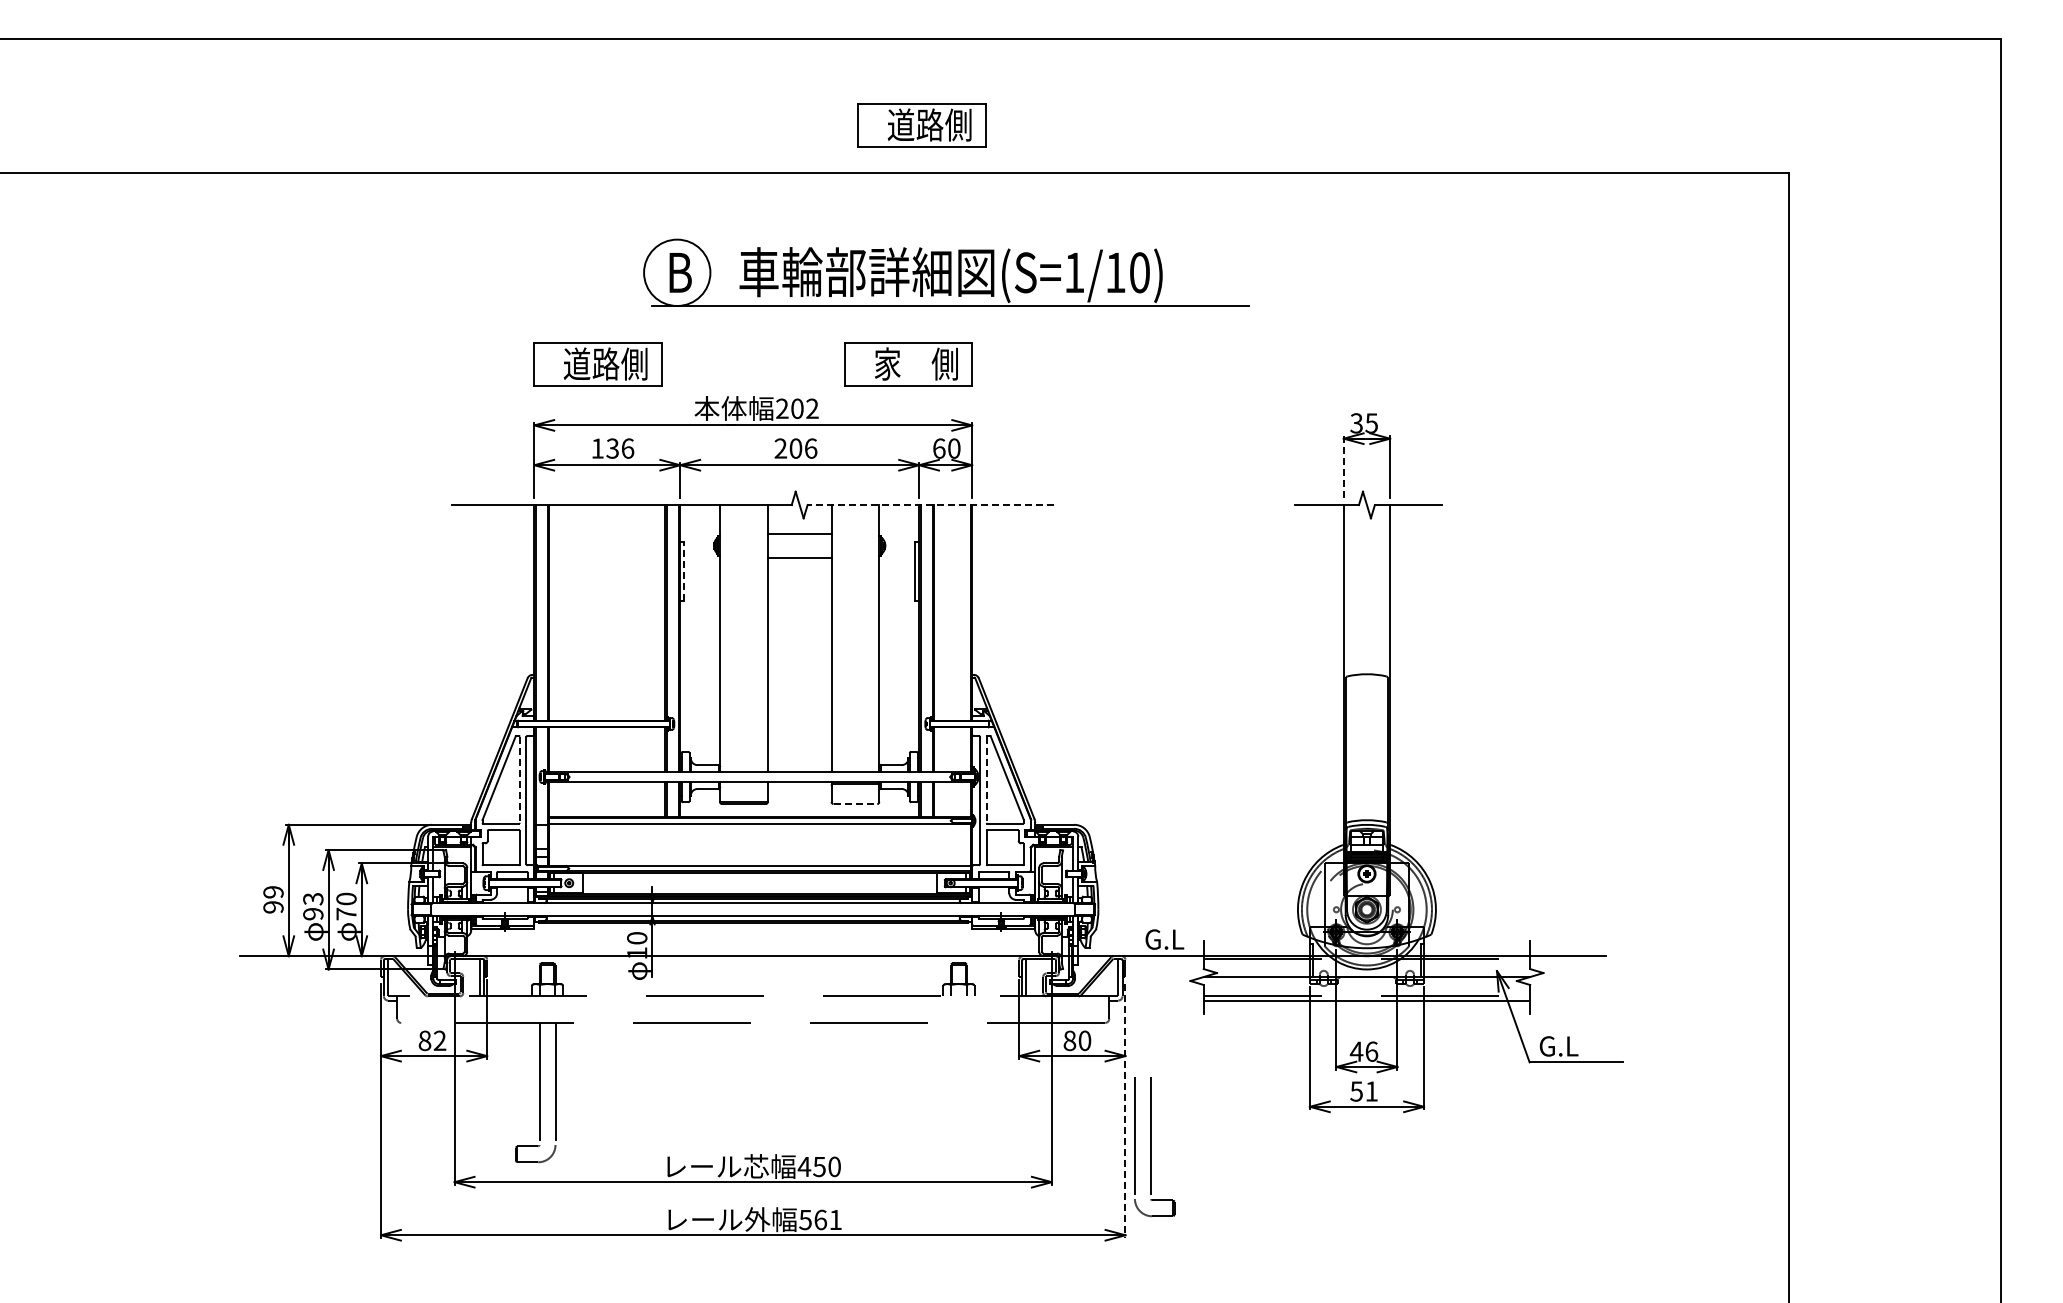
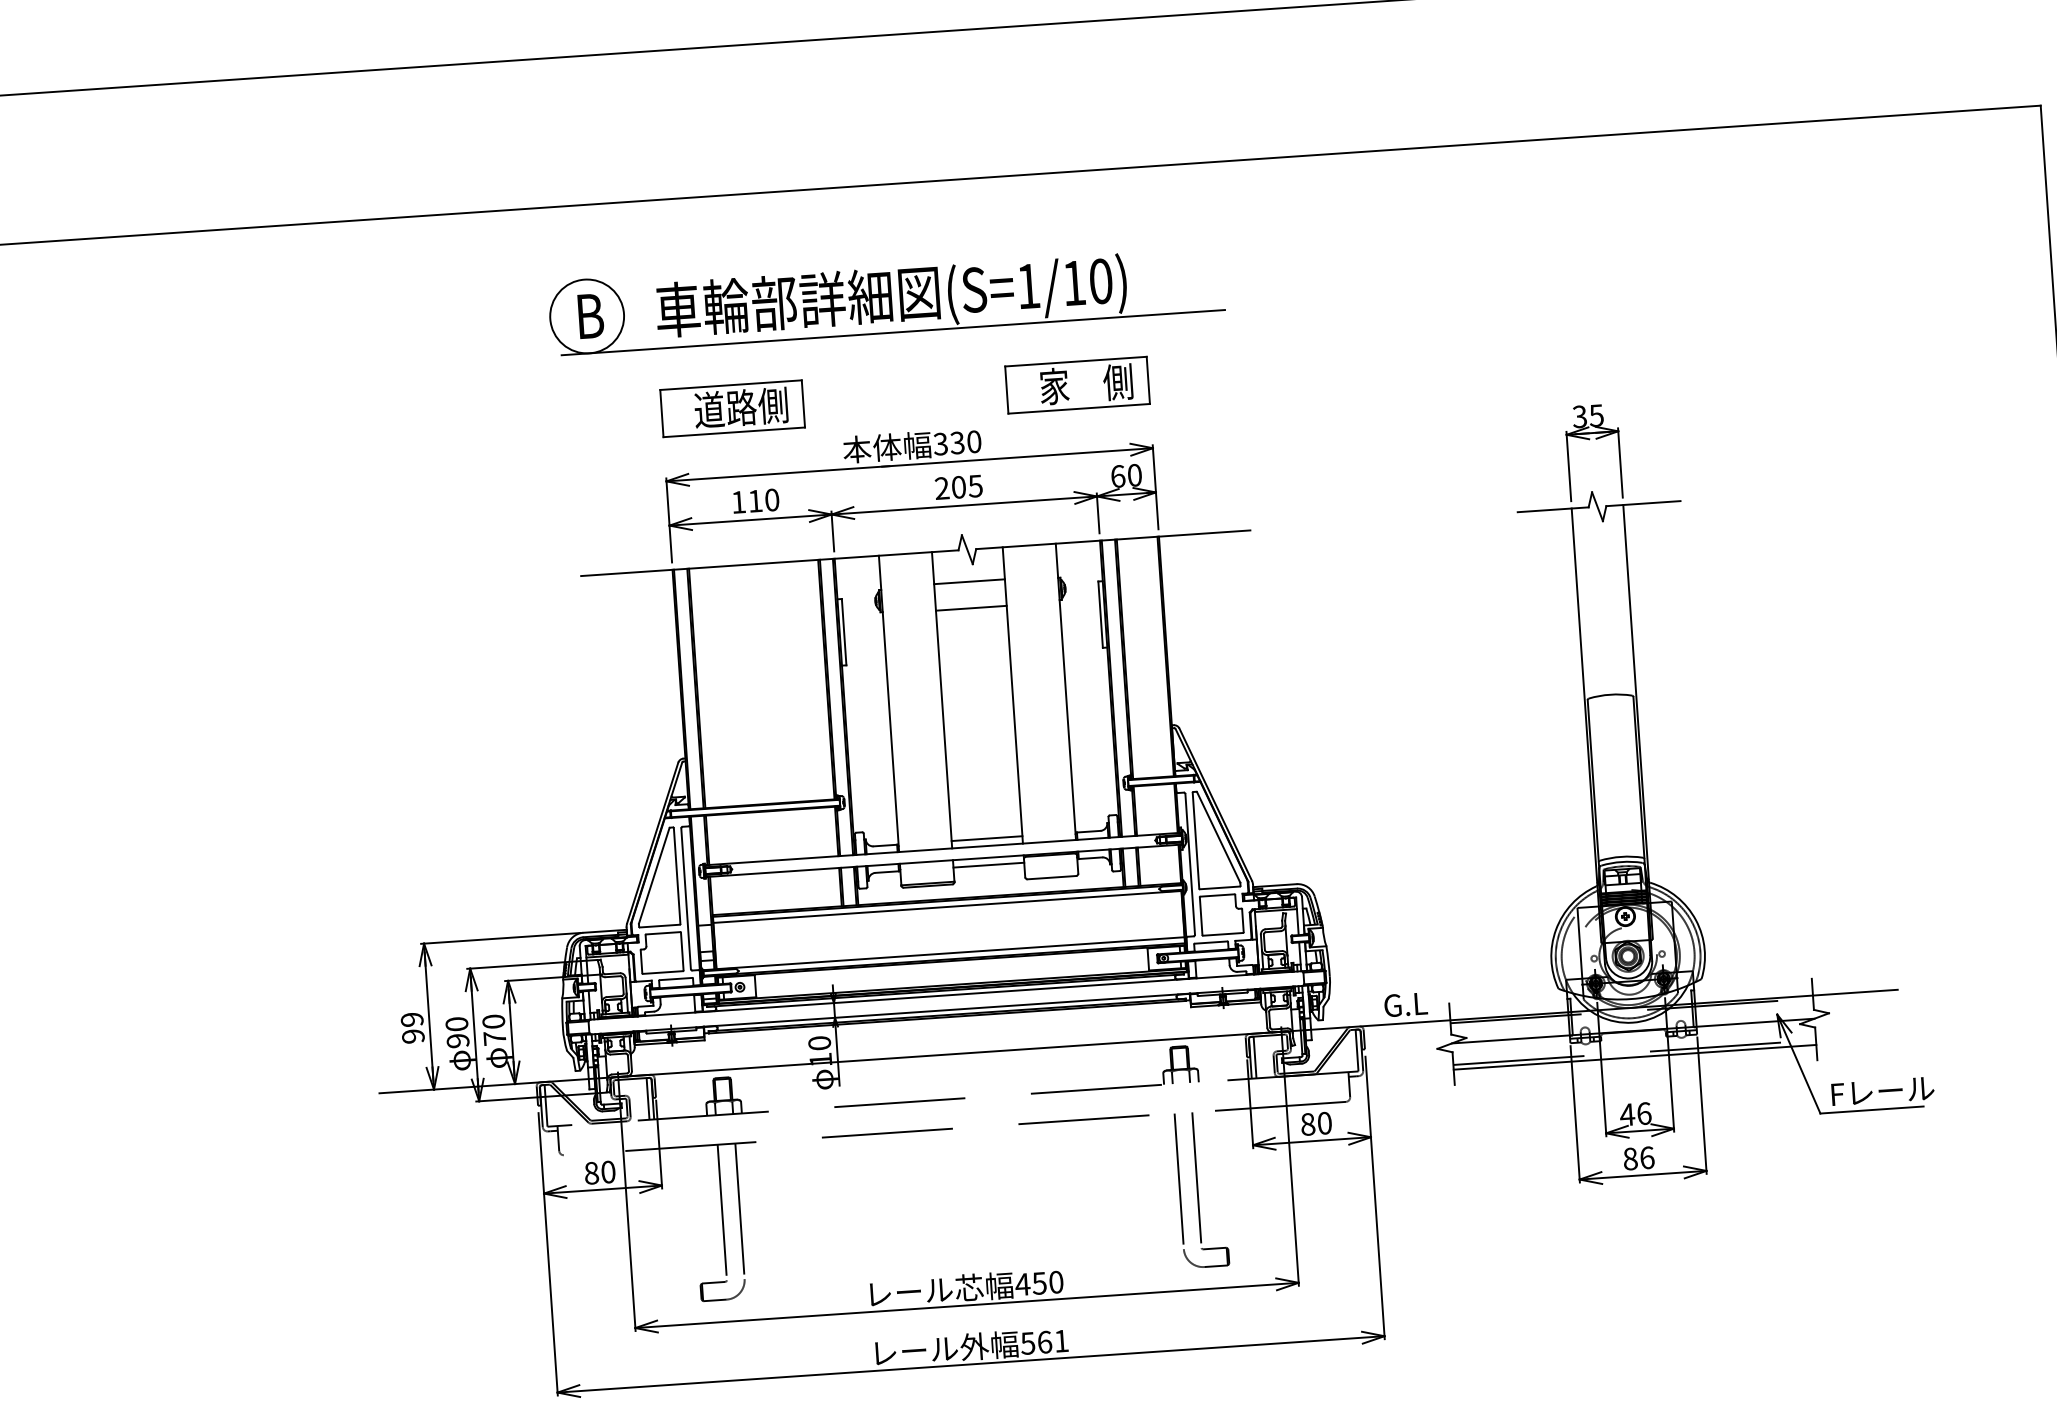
part: (921, 125) -> (1073, 118), removed
part: (946, 272) -> (886, 295), moved
text: (796, 408) -> (956, 442), 202 -> 330
text: (620, 448) -> (764, 500), 136 -> 110
text: (810, 448) -> (975, 486), 206 -> 205
line: (1343, 466) -> (1568, 465), dashed -> solid
line: (930, 505) -> (1112, 540), dashed -> solid
line: (684, 571) -> (844, 632), dashed -> solid
line: (799, 765) -> (986, 839), added
line: (519, 780) -> (676, 876), dashed -> solid
line: (986, 780) -> (1195, 841), dashed -> solid
line: (799, 789) -> (988, 865), added
line: (855, 804) -> (1052, 878), dashed -> solid
text: (313, 898) -> (457, 1023), 93 -> 90
text: (439, 1040) -> (607, 1171), 82 -> 80
text: (1586, 1046) -> (1882, 1091), G.L -> Fレール
text: (1364, 1091) -> (1639, 1158), 51 -> 86
line: (1125, 1111) -> (1375, 1198), dashed -> solid
part: (1154, 1147) -> (1201, 1190), moved

